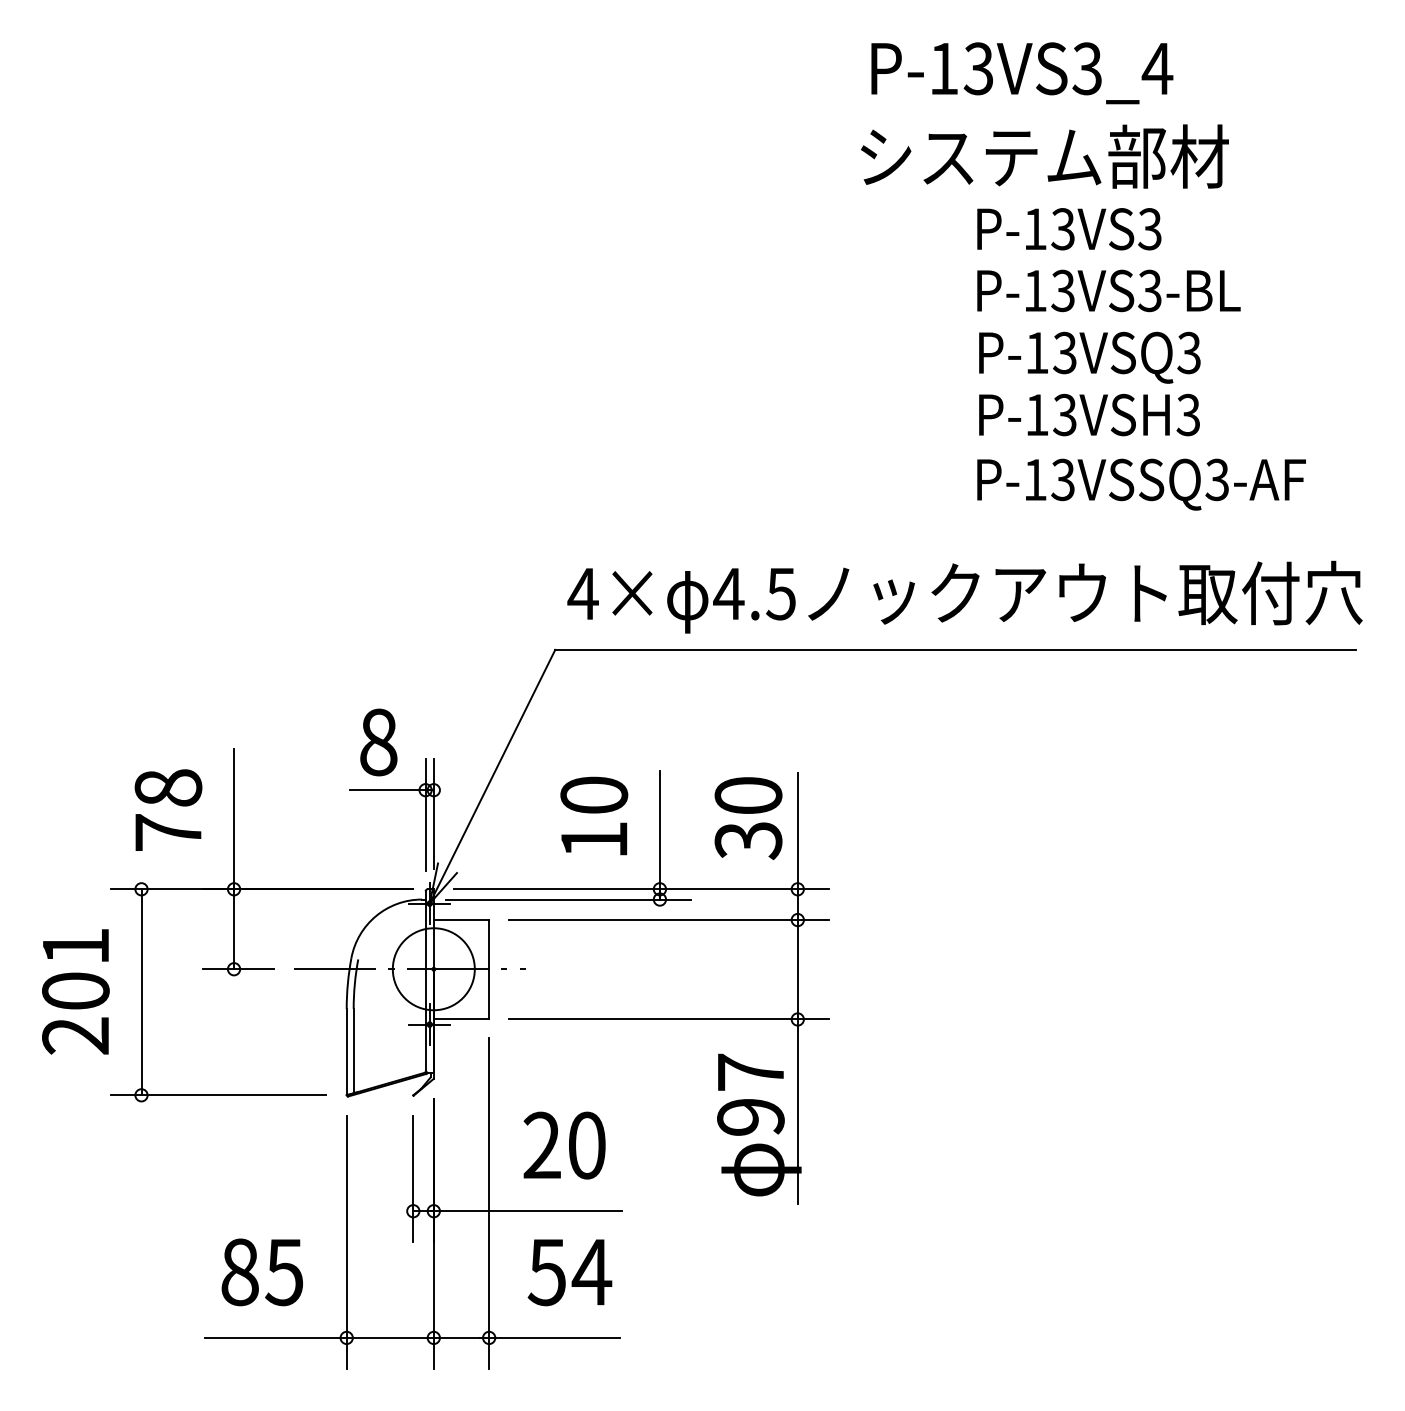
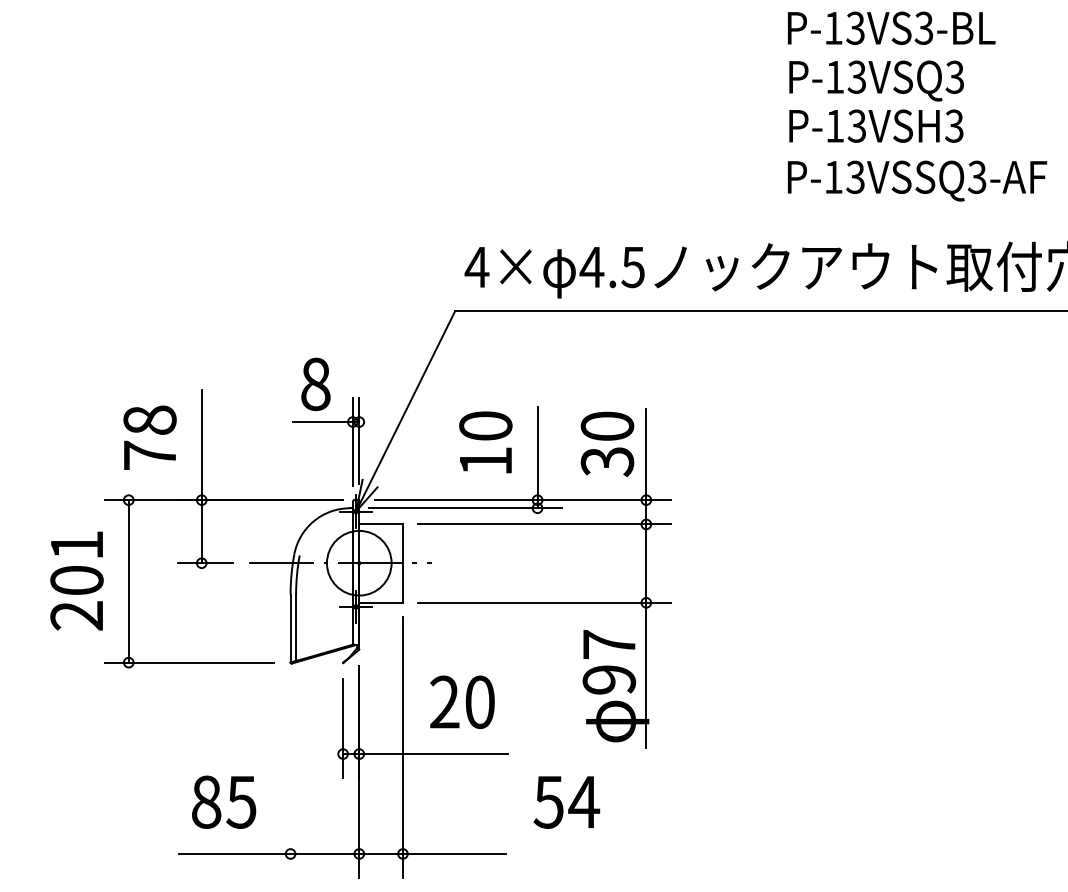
line: (346, 1241) -> (290, 777), removed
text: (569, 1272) -> (566, 802), moved

